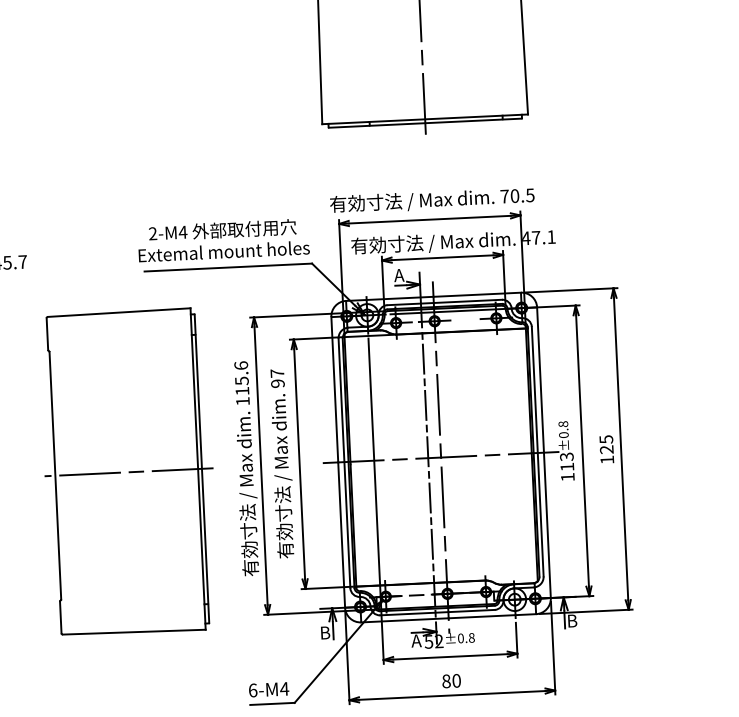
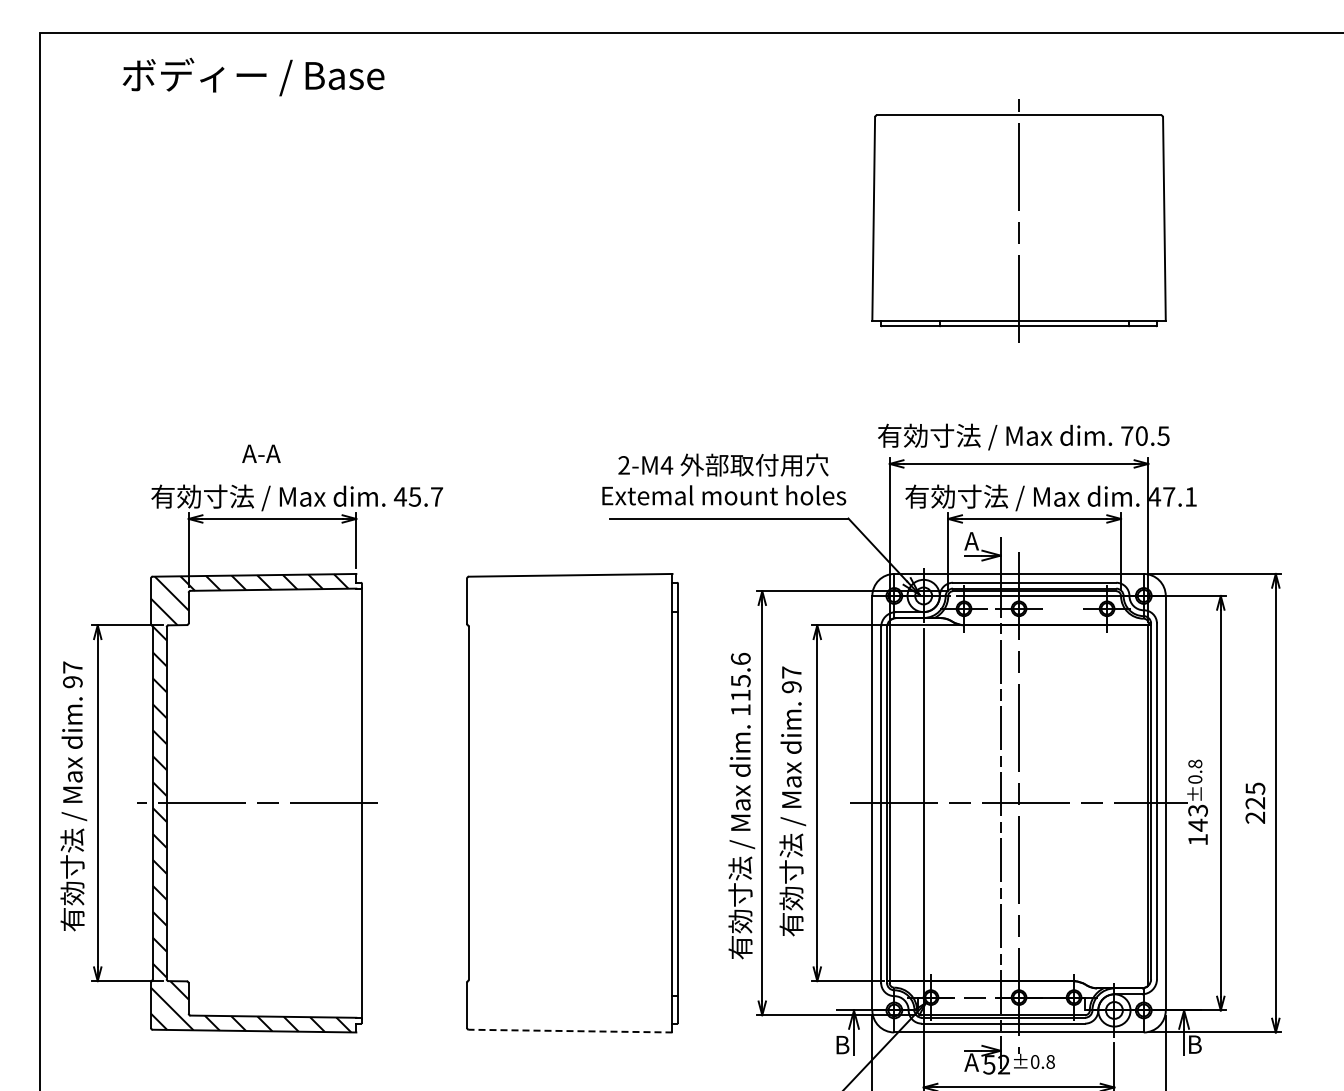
text: (606, 459) -> (1254, 817), 125 -> 225
text: (566, 466) -> (1197, 824), 113 -> 143
line: (128, 472) -> (573, 803), removed
line: (134, 632) -> (570, 1031), solid -> dashed

